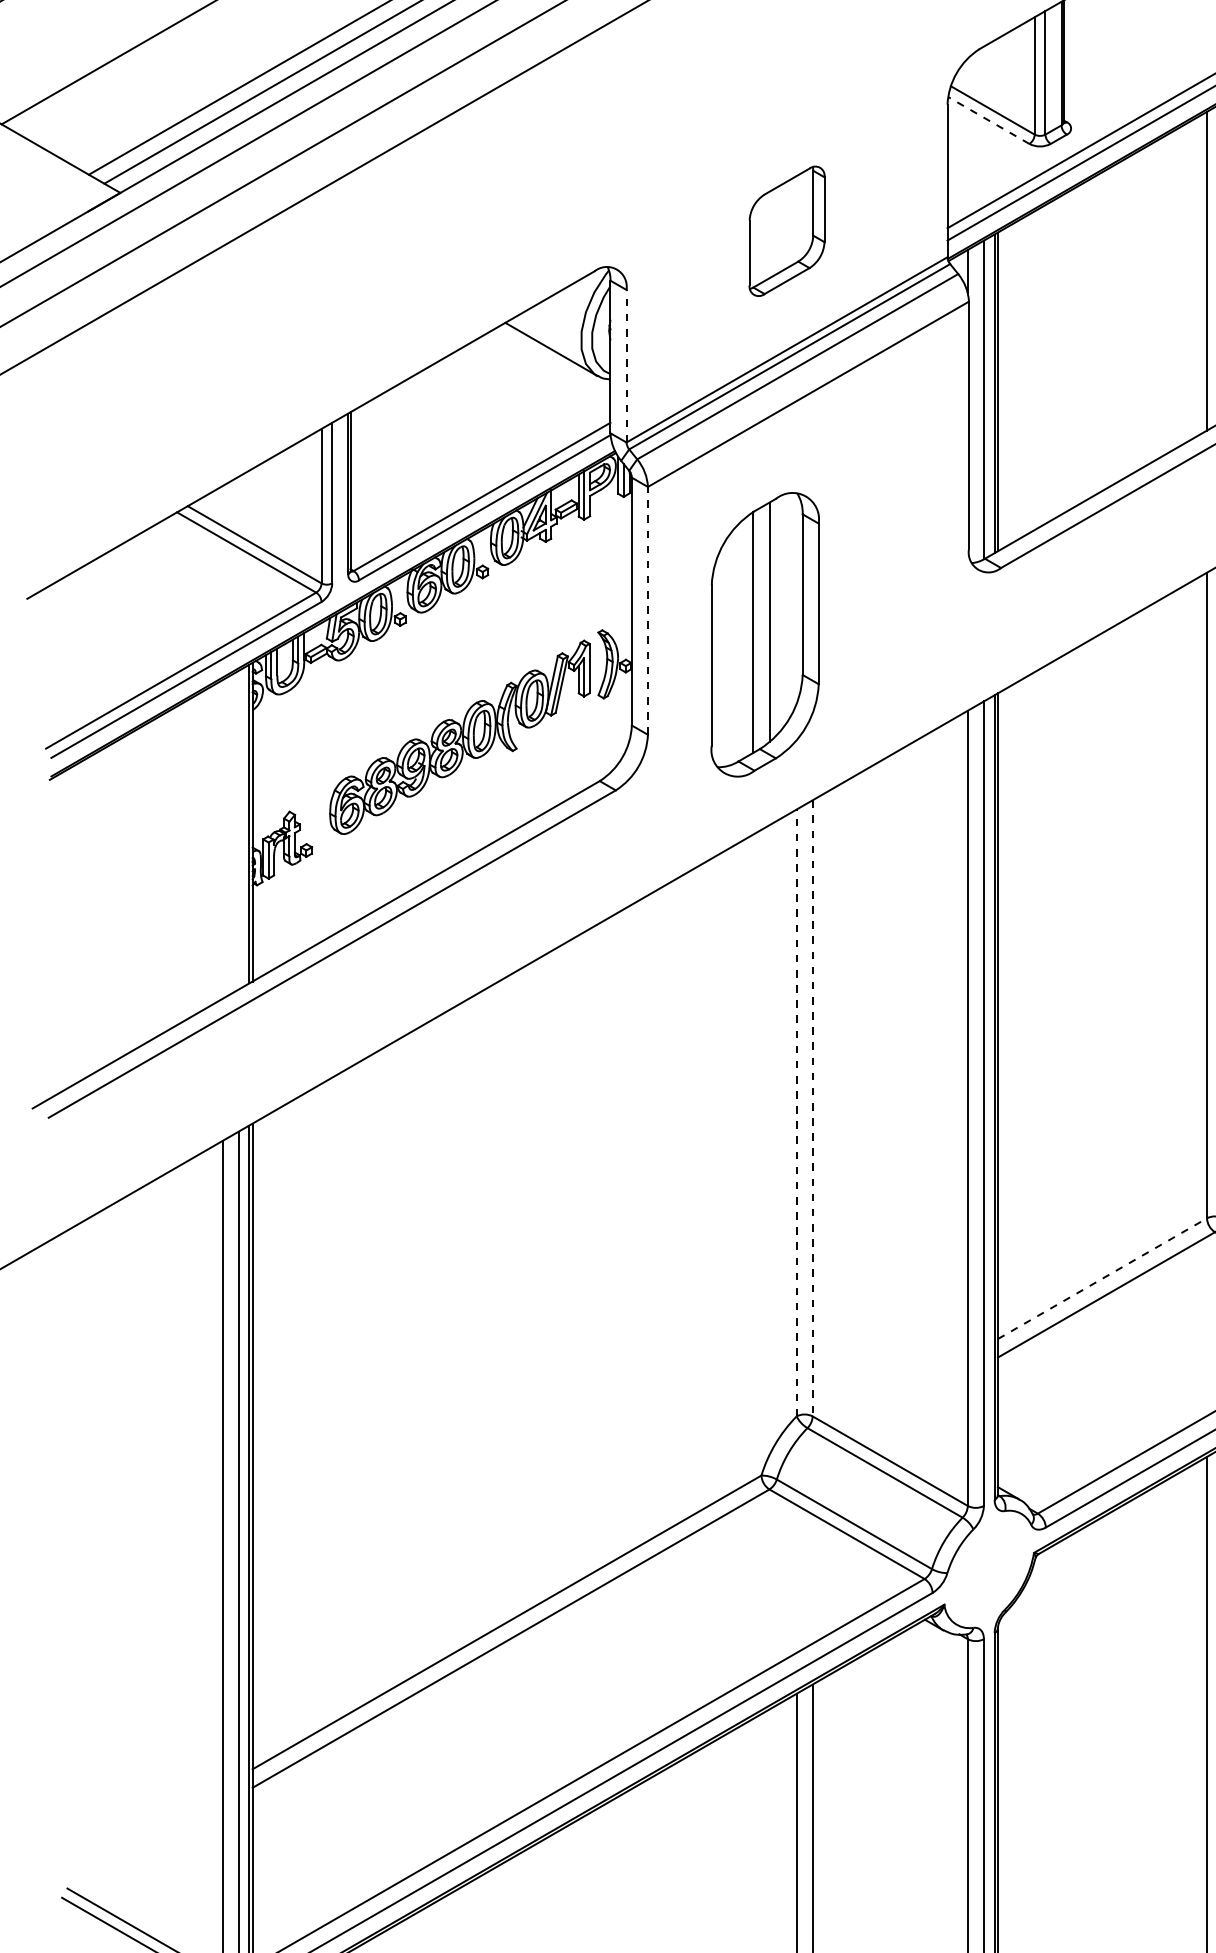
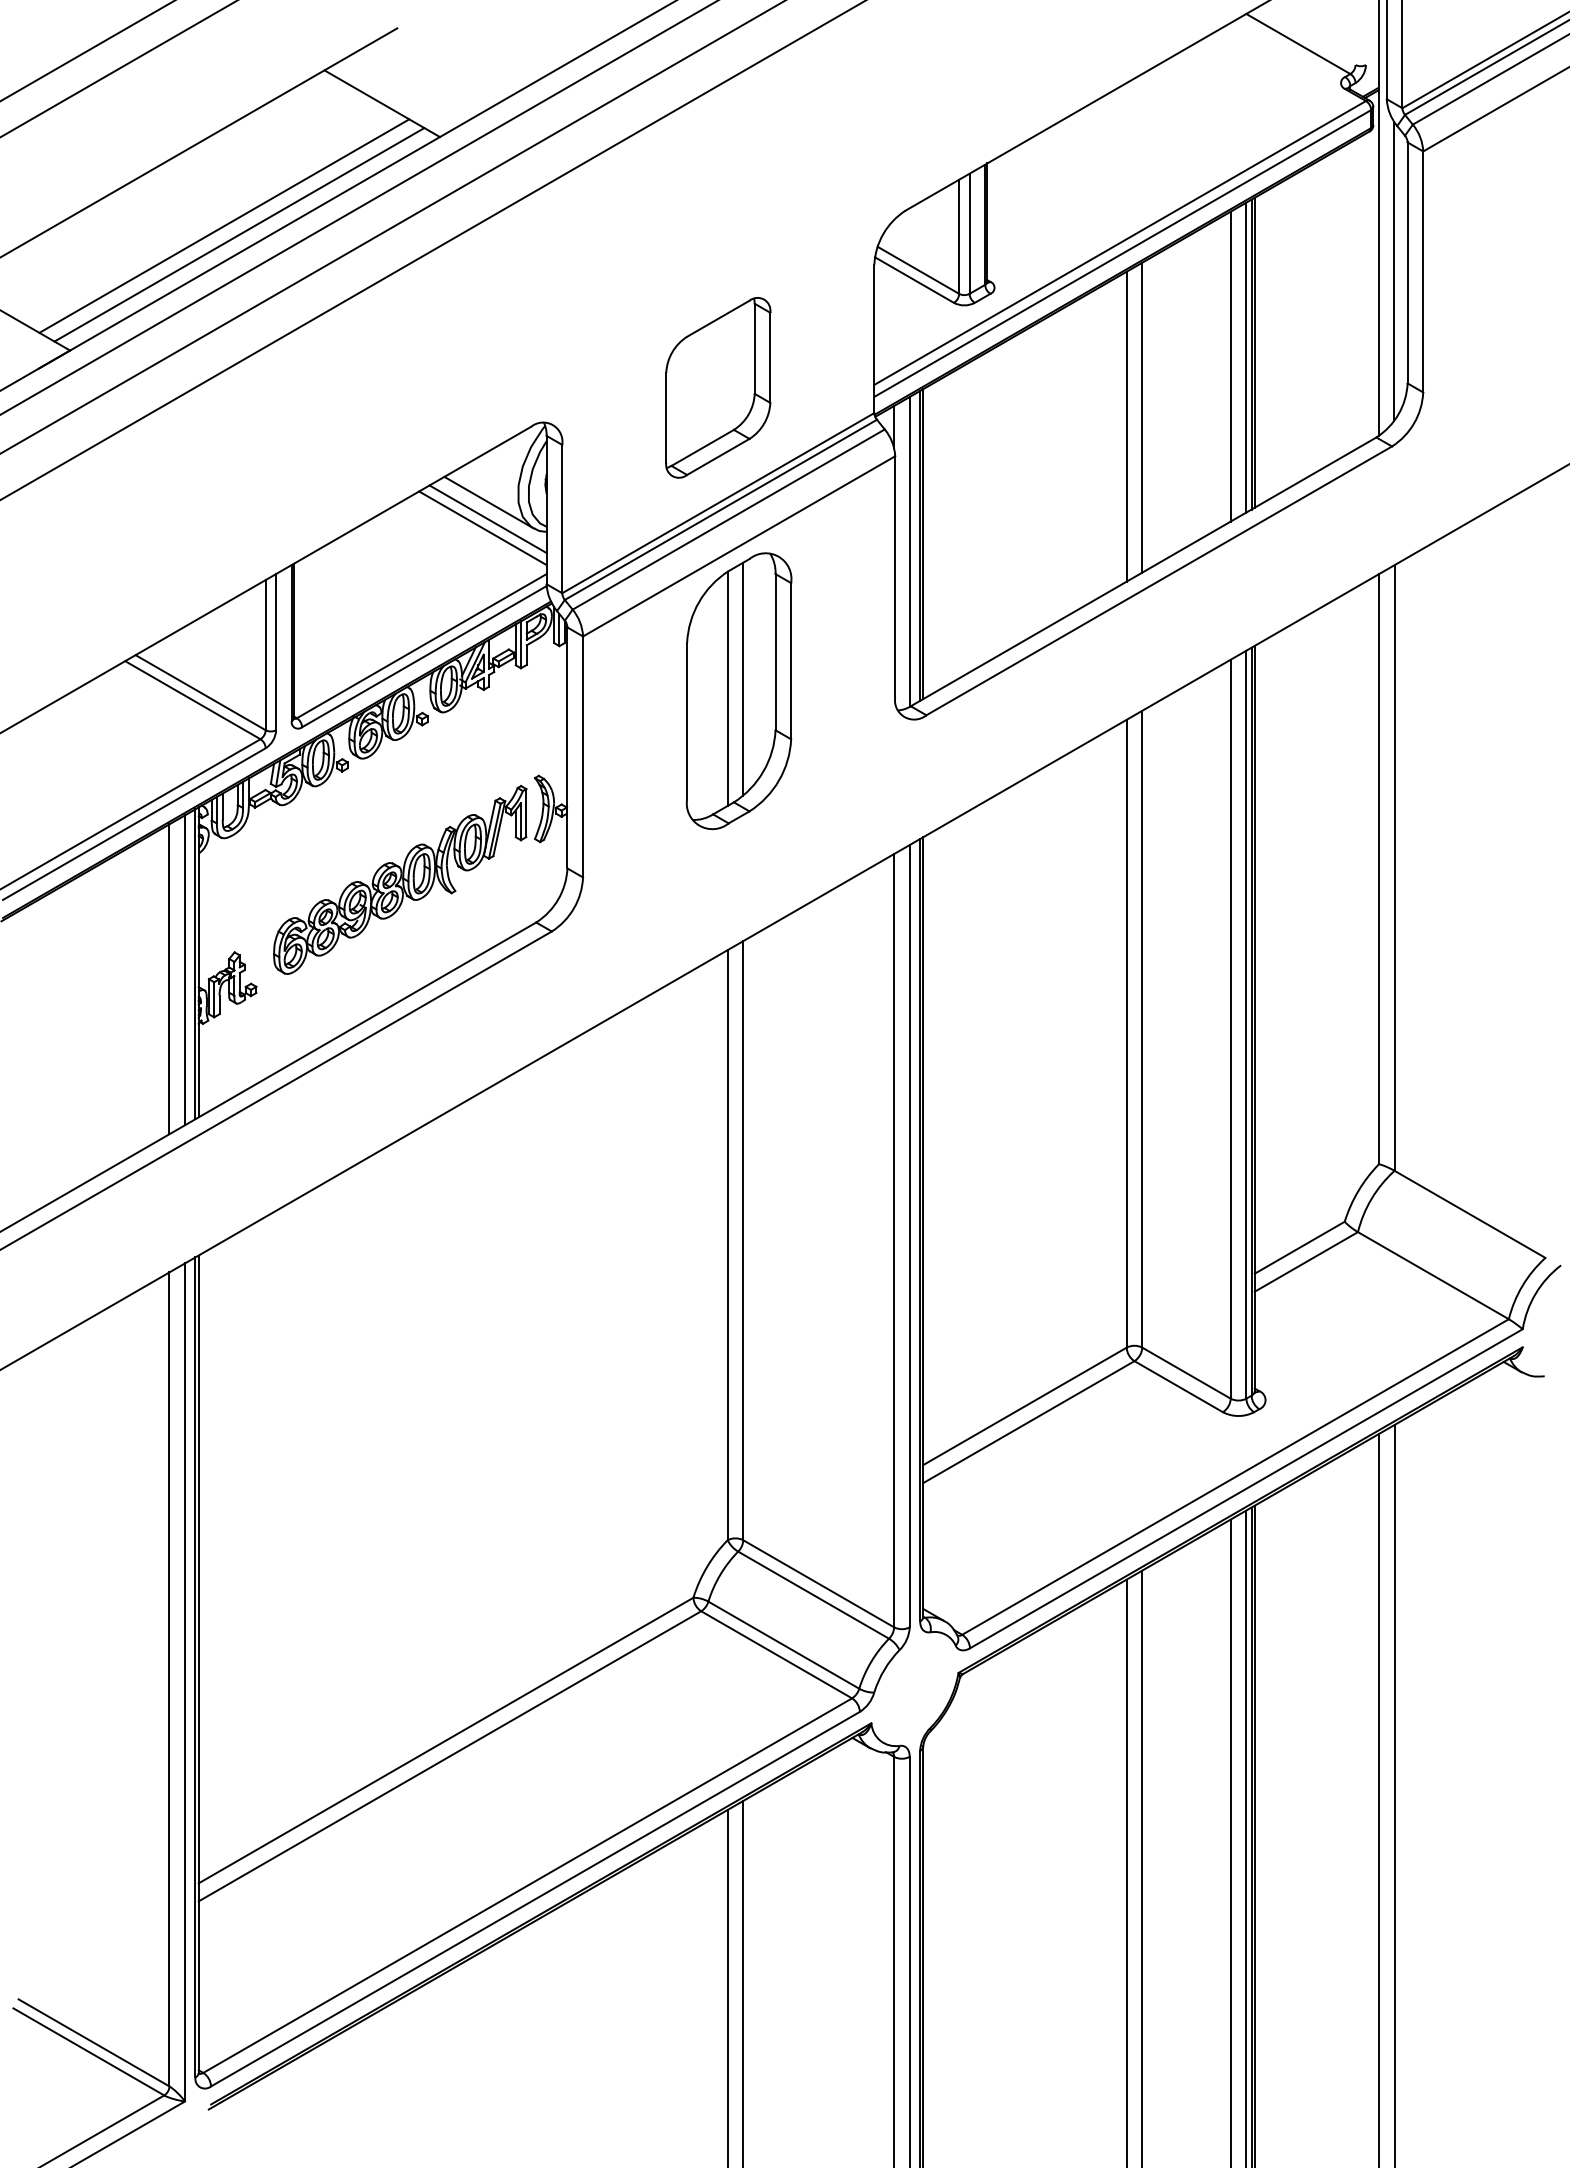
line: (988, 120) -> (914, 280), dashed -> solid
part: (787, 230) -> (718, 387), size x1.43
line: (626, 365) -> (562, 518), dashed -> solid
line: (549, 366) -> (487, 519), added
line: (544, 375) -> (482, 528), added
line: (648, 610) -> (583, 756), dashed -> solid
part: (764, 635) -> (738, 691), moved
line: (239, 830) -> (185, 970), added
line: (222, 839) -> (169, 979), added
line: (812, 1108) -> (743, 1240), dashed -> solid
line: (796, 1112) -> (727, 1244), dashed -> solid
line: (1102, 1278) -> (1025, 1406), dashed -> solid

